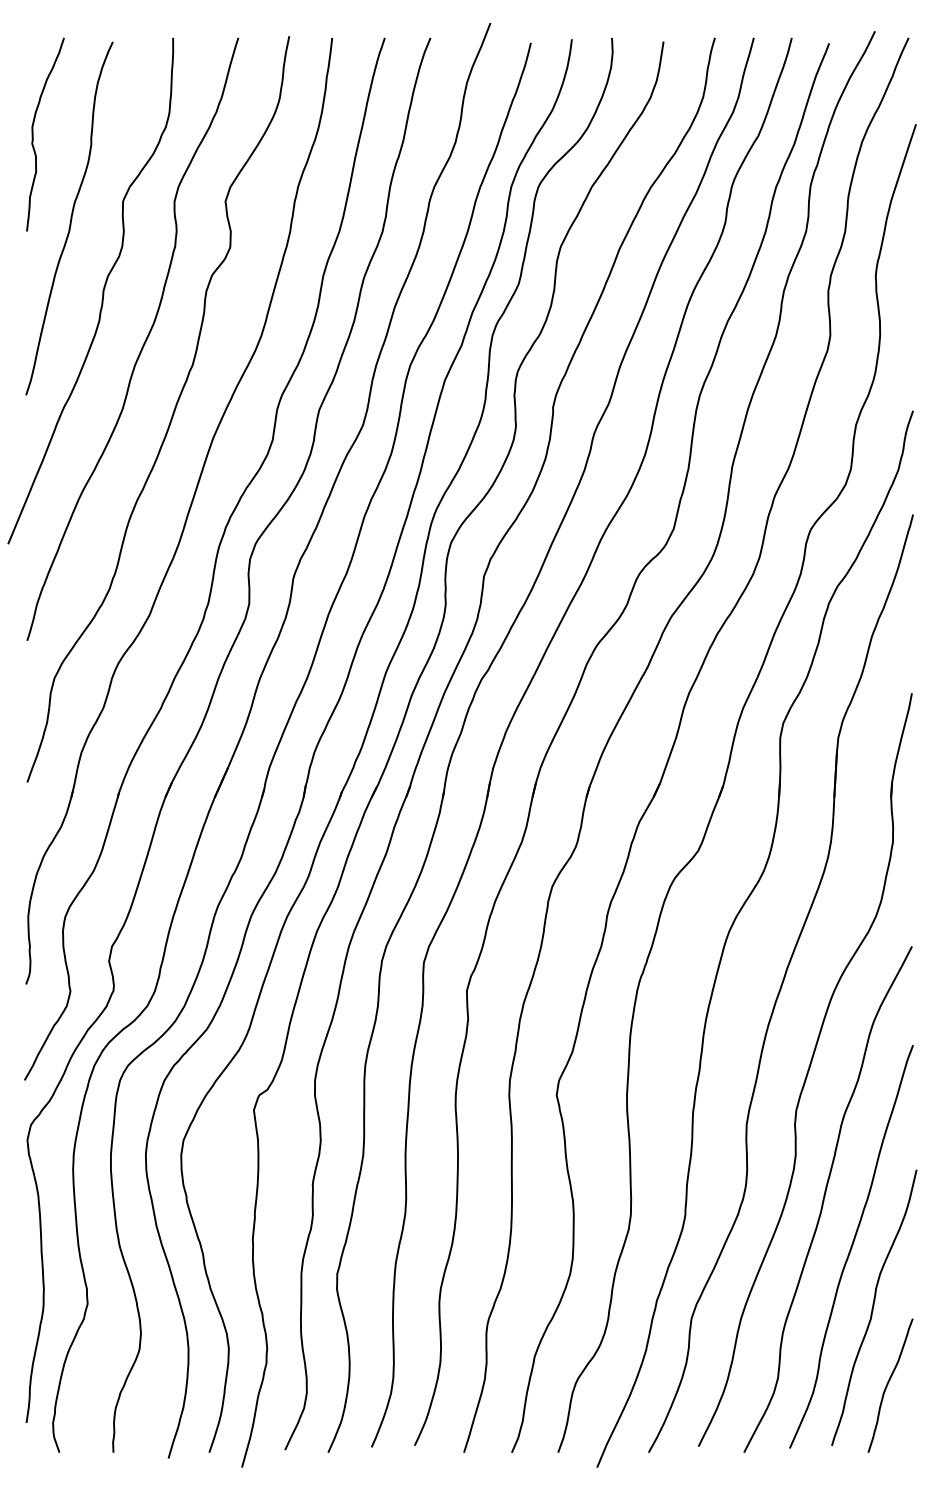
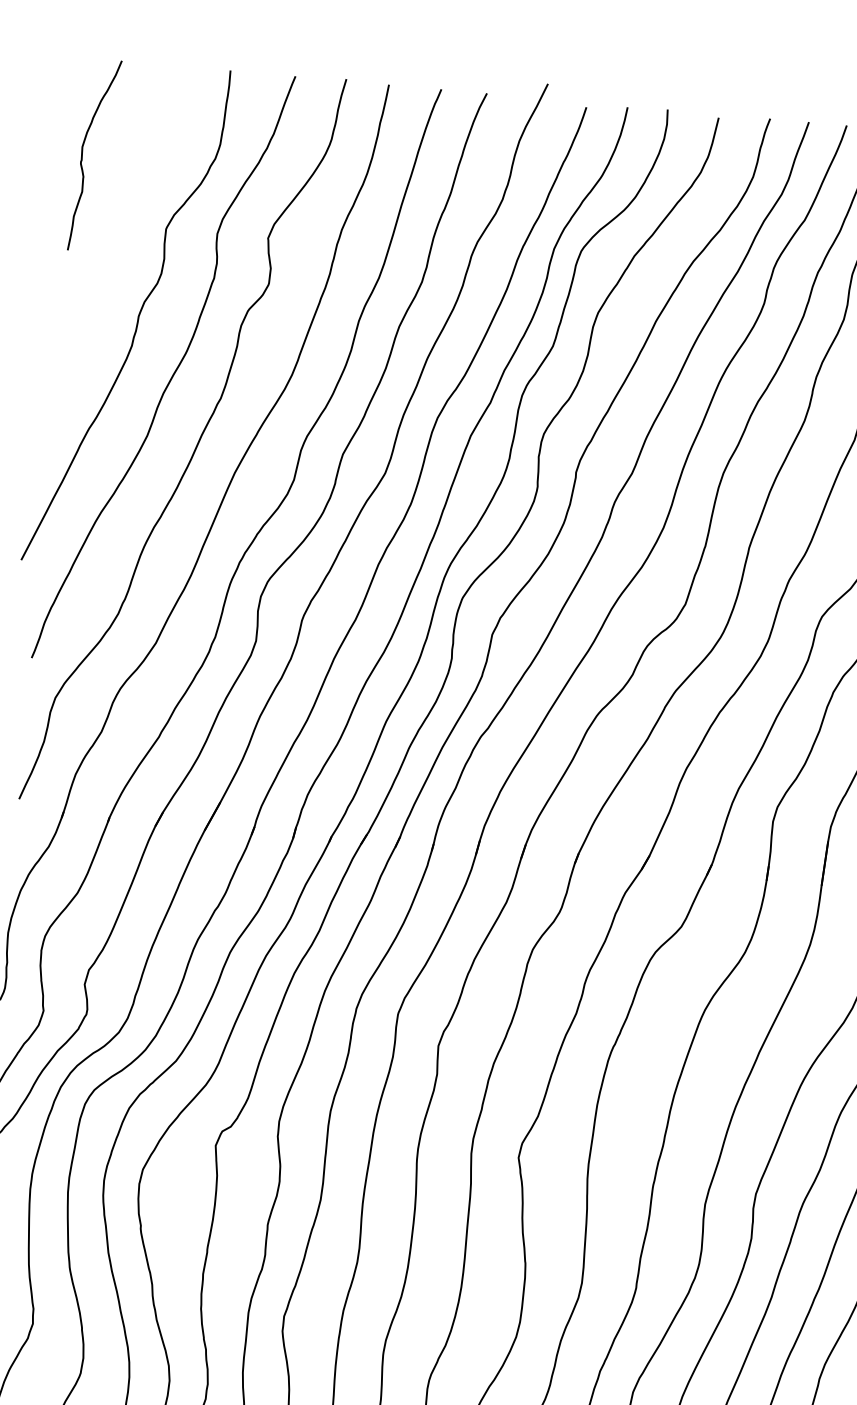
curve: (70, 218) -> (112, 241), removed

